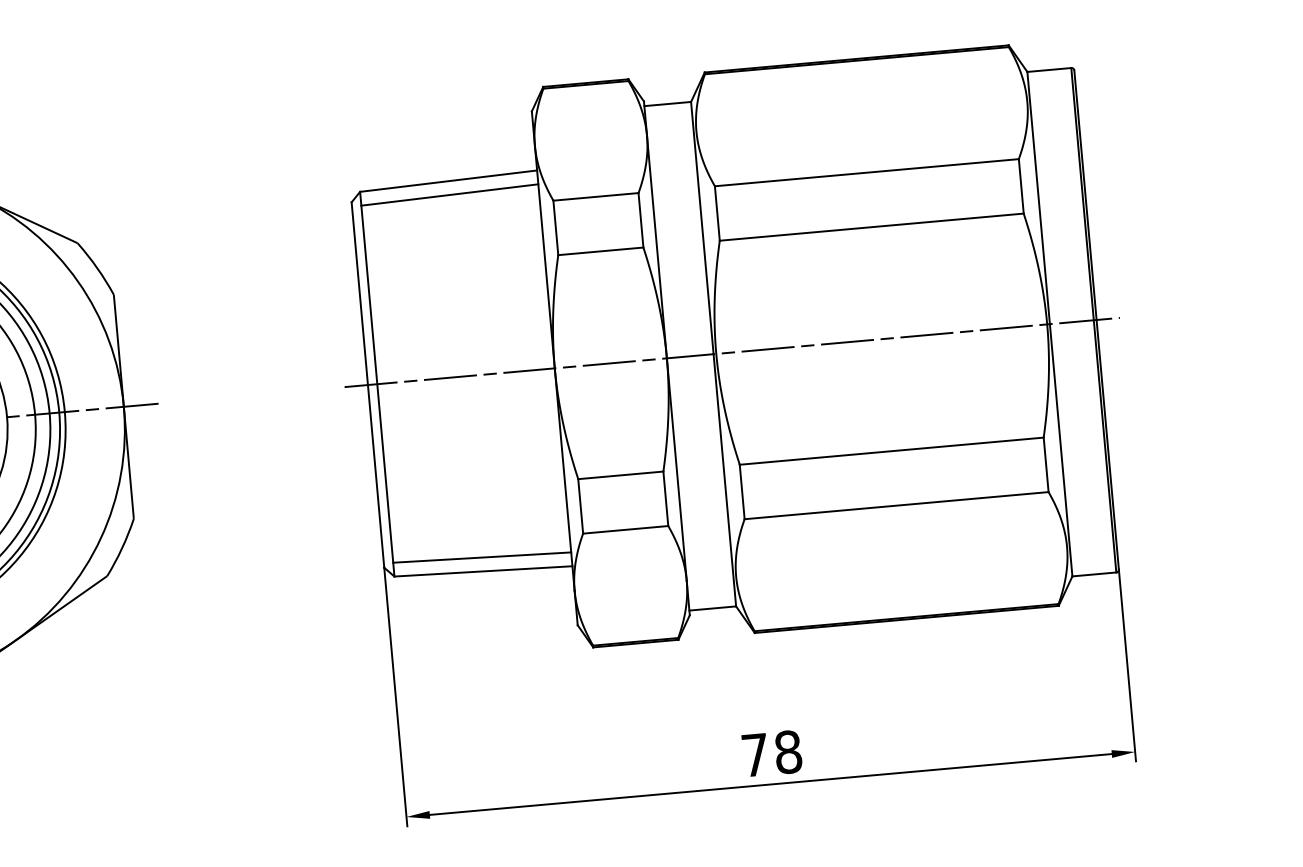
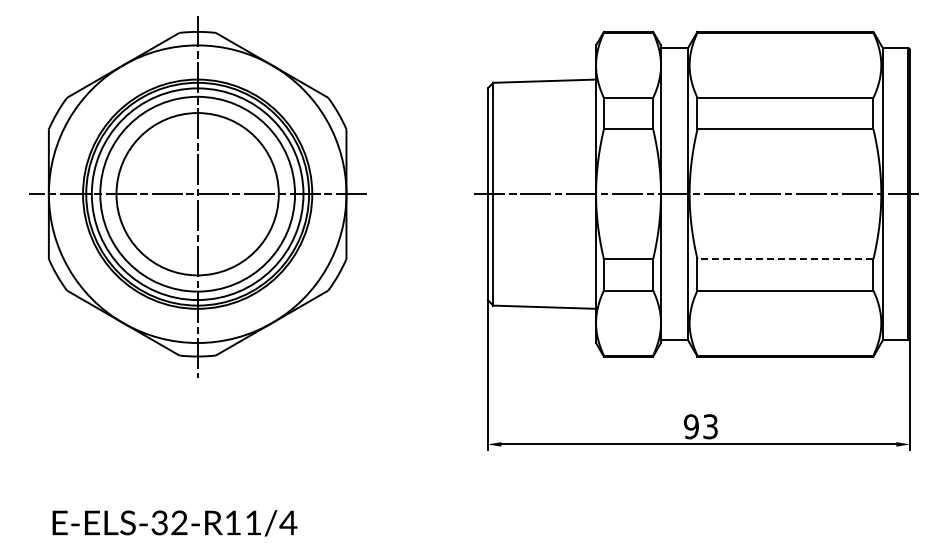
line: (449, 193) -> (544, 88), removed
line: (890, 452) -> (784, 259), solid -> dashed
line: (481, 556) -> (544, 298), removed
text: (772, 753) -> (701, 426), 78 -> 93

